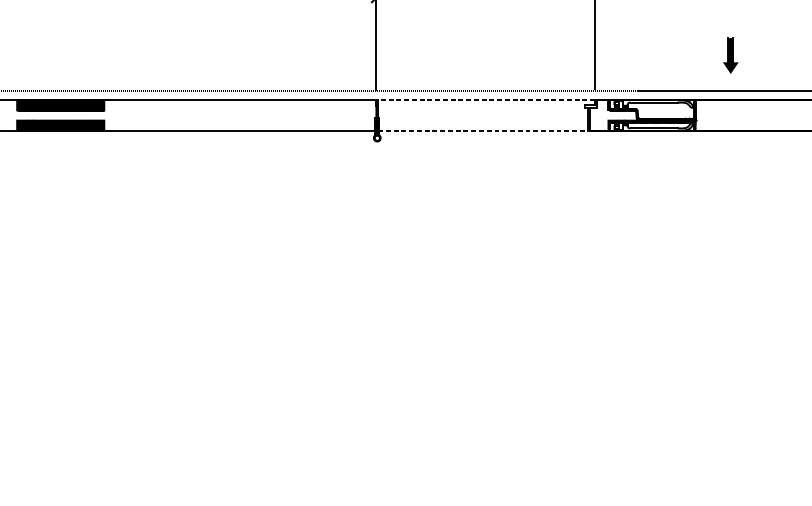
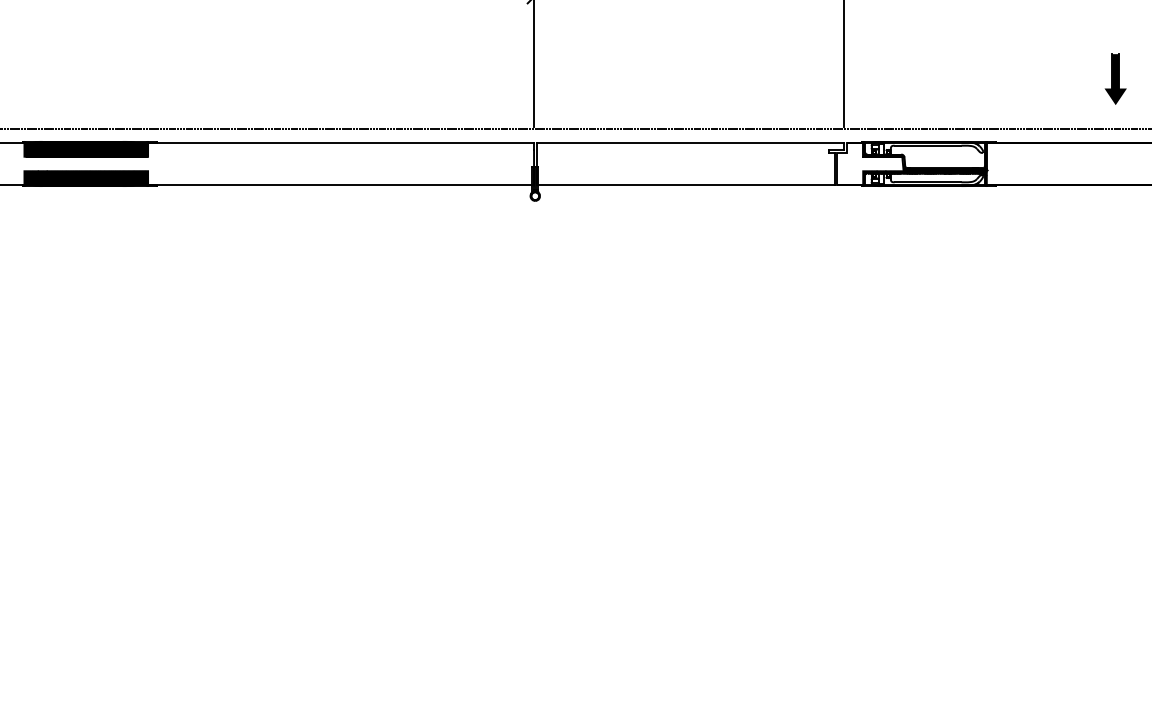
part: (730, 55) -> (1115, 78), moved
line: (486, 100) -> (690, 142), dashed -> solid
line: (483, 130) -> (686, 185), dashed -> solid

